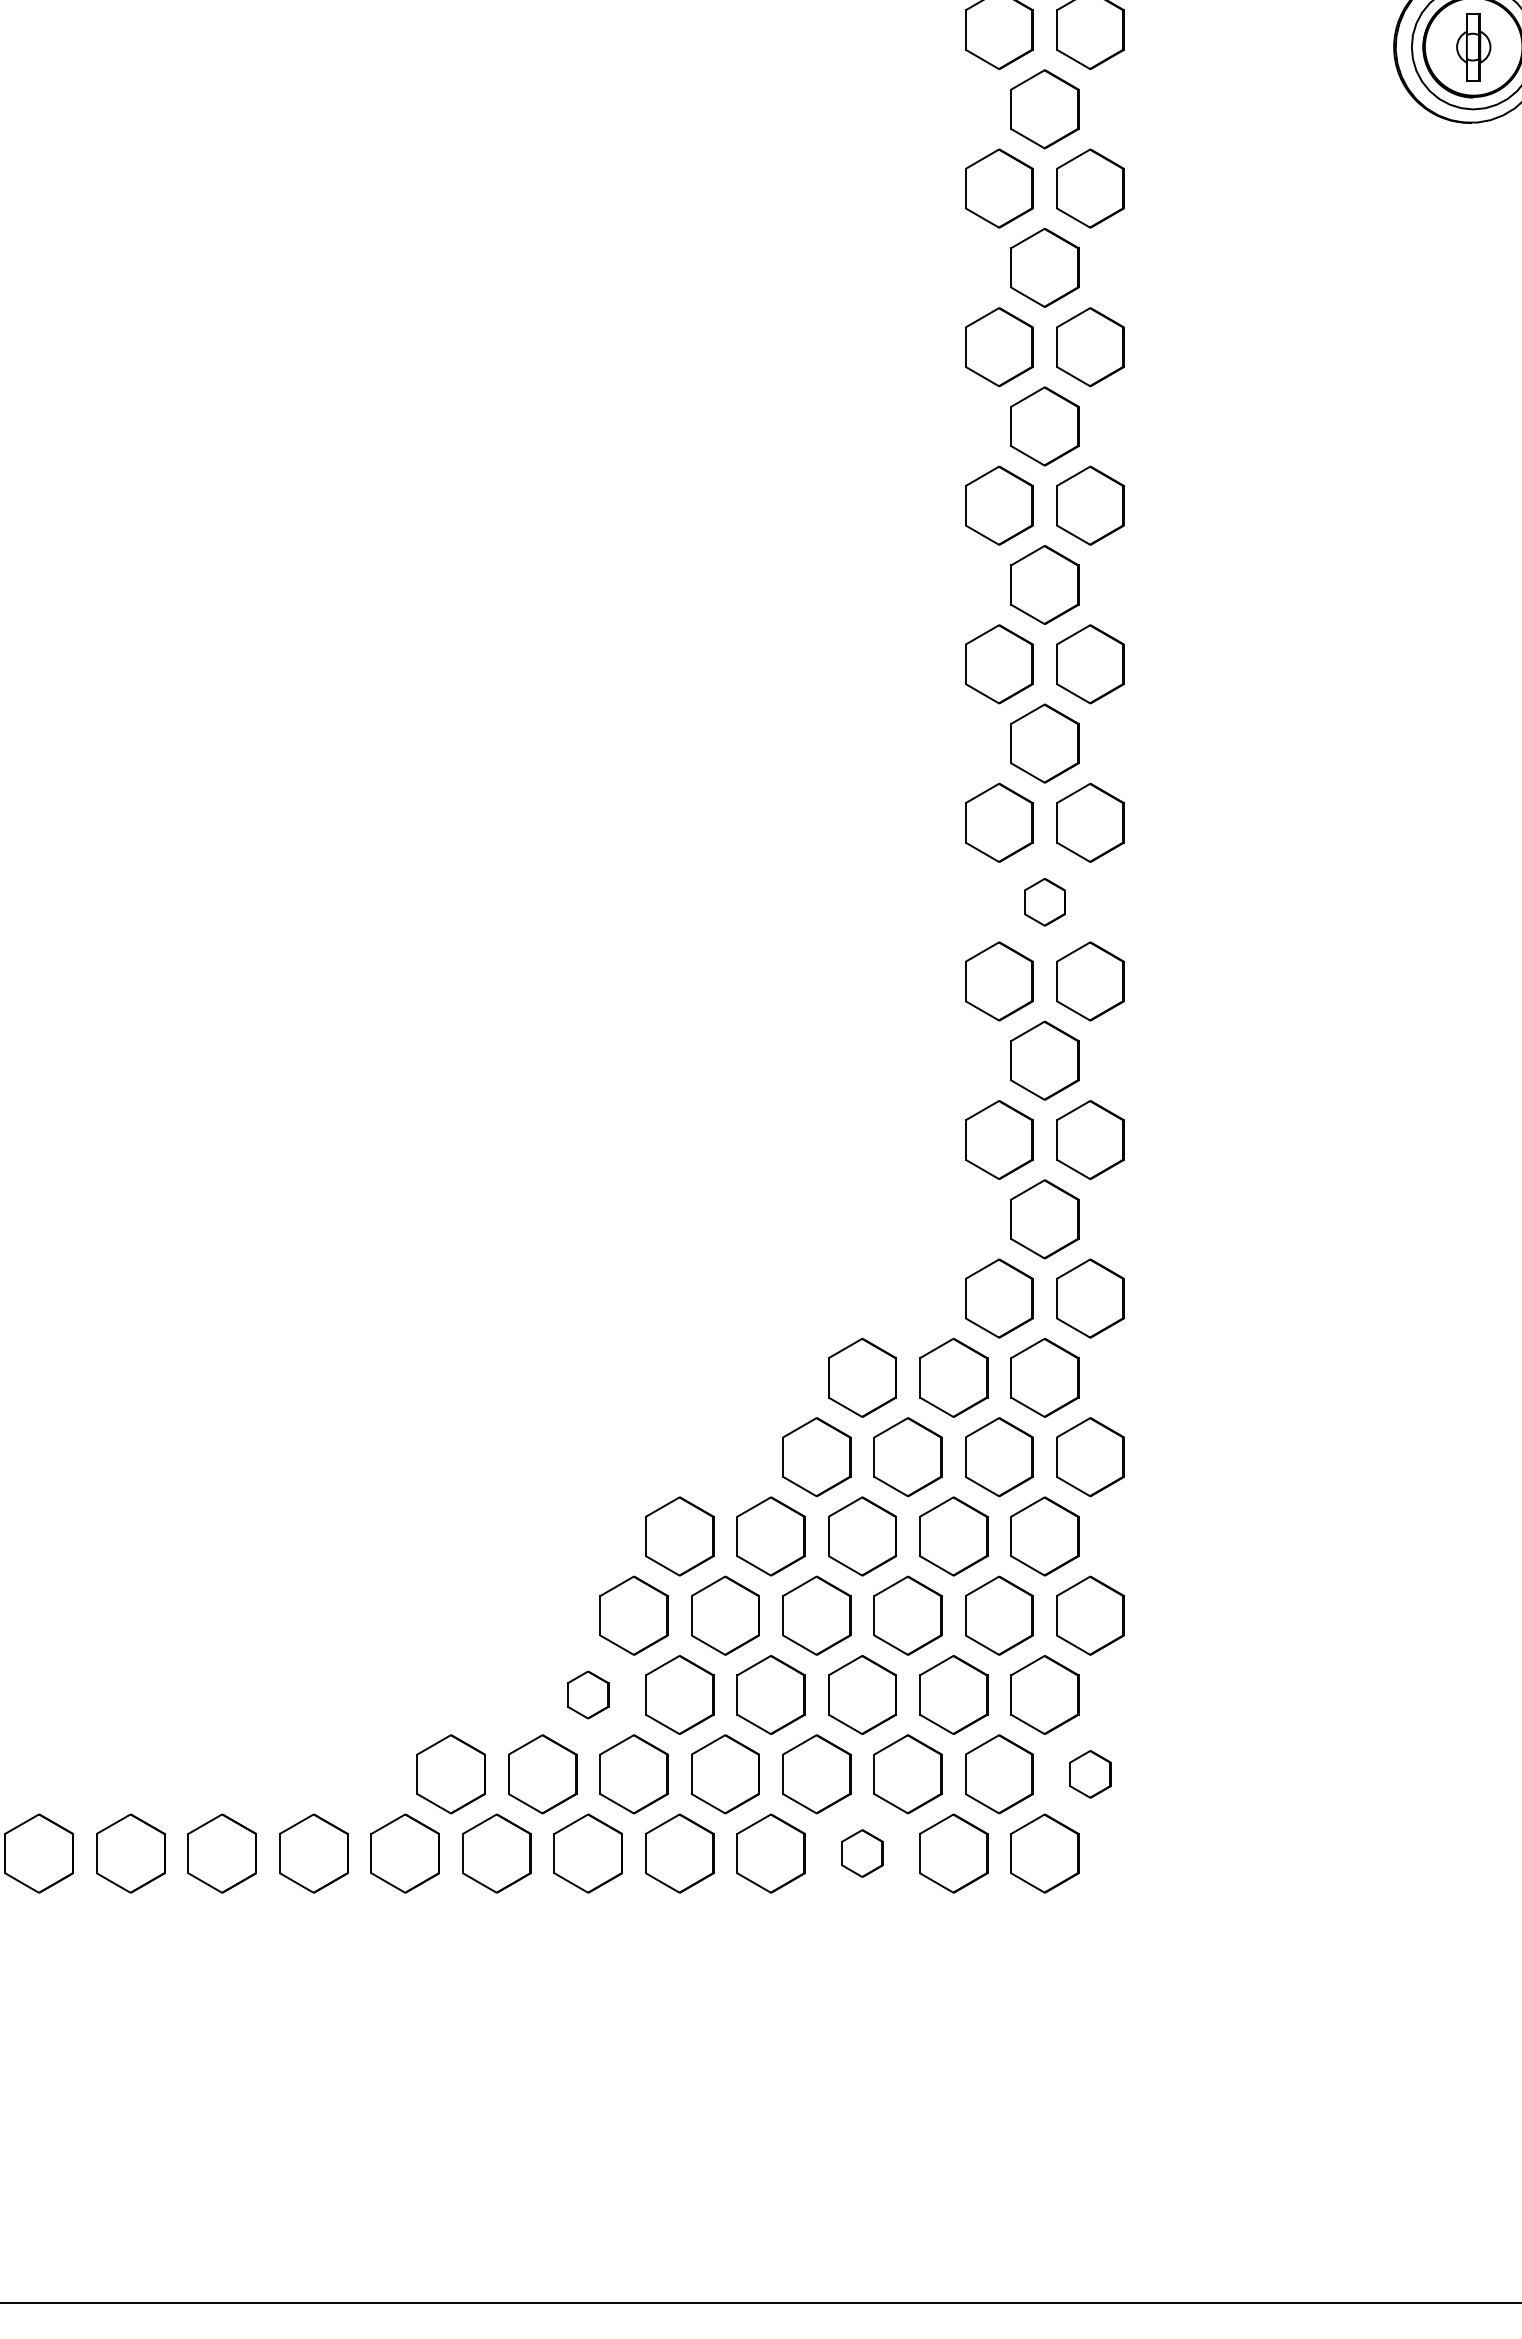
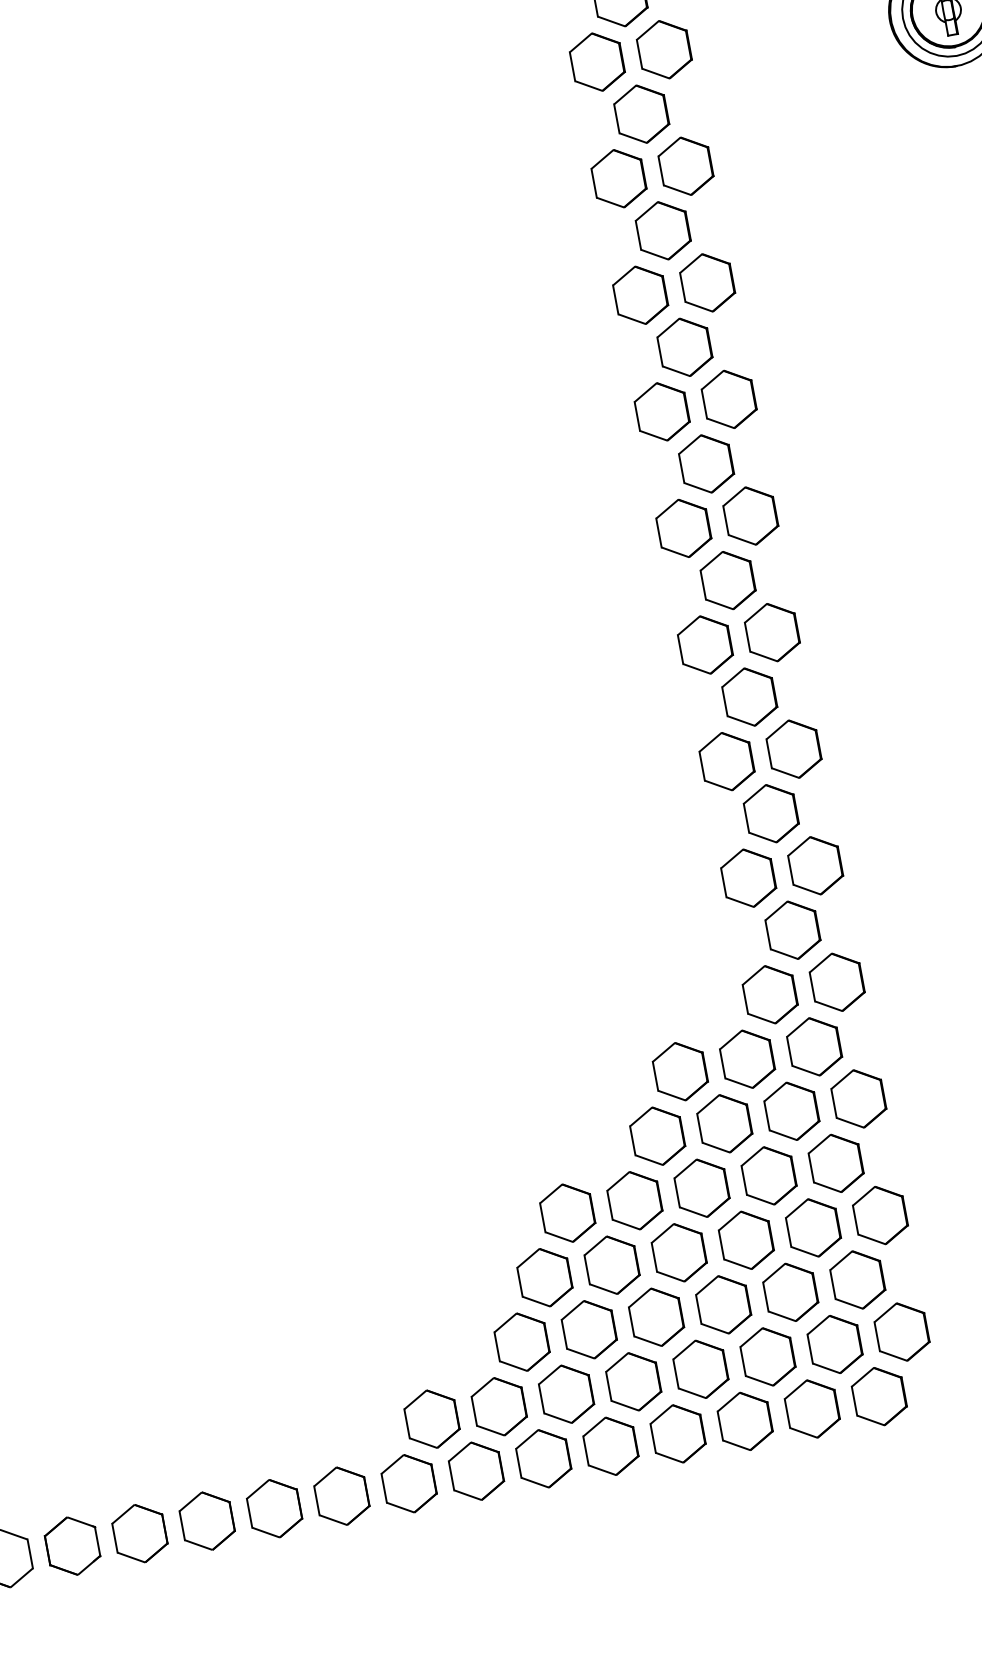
part: (1044, 902) -> (749, 697), size x1.67
part: (587, 1694) -> (521, 1341), size x1.67
part: (1090, 1774) -> (902, 1332), size x1.67
part: (862, 1853) -> (745, 1421), size x1.67

